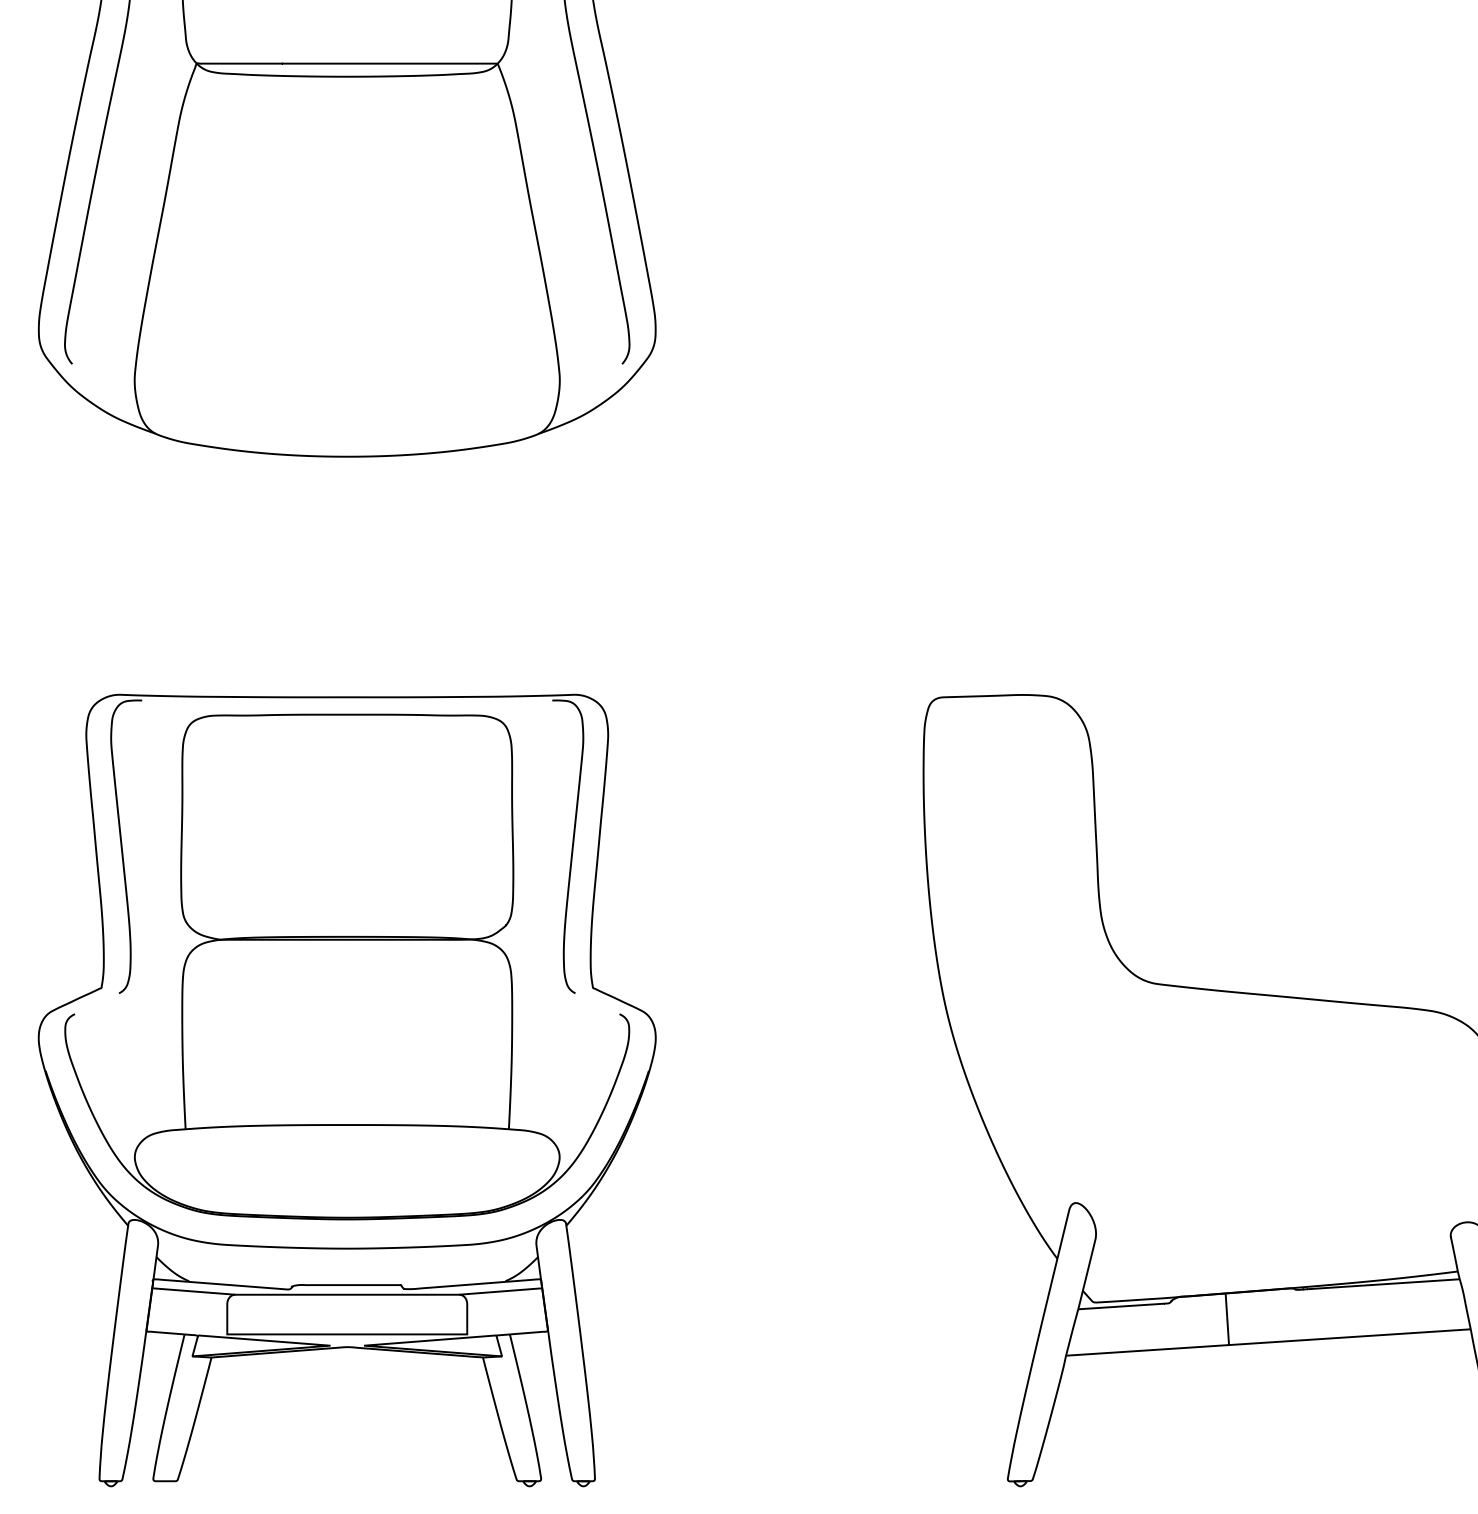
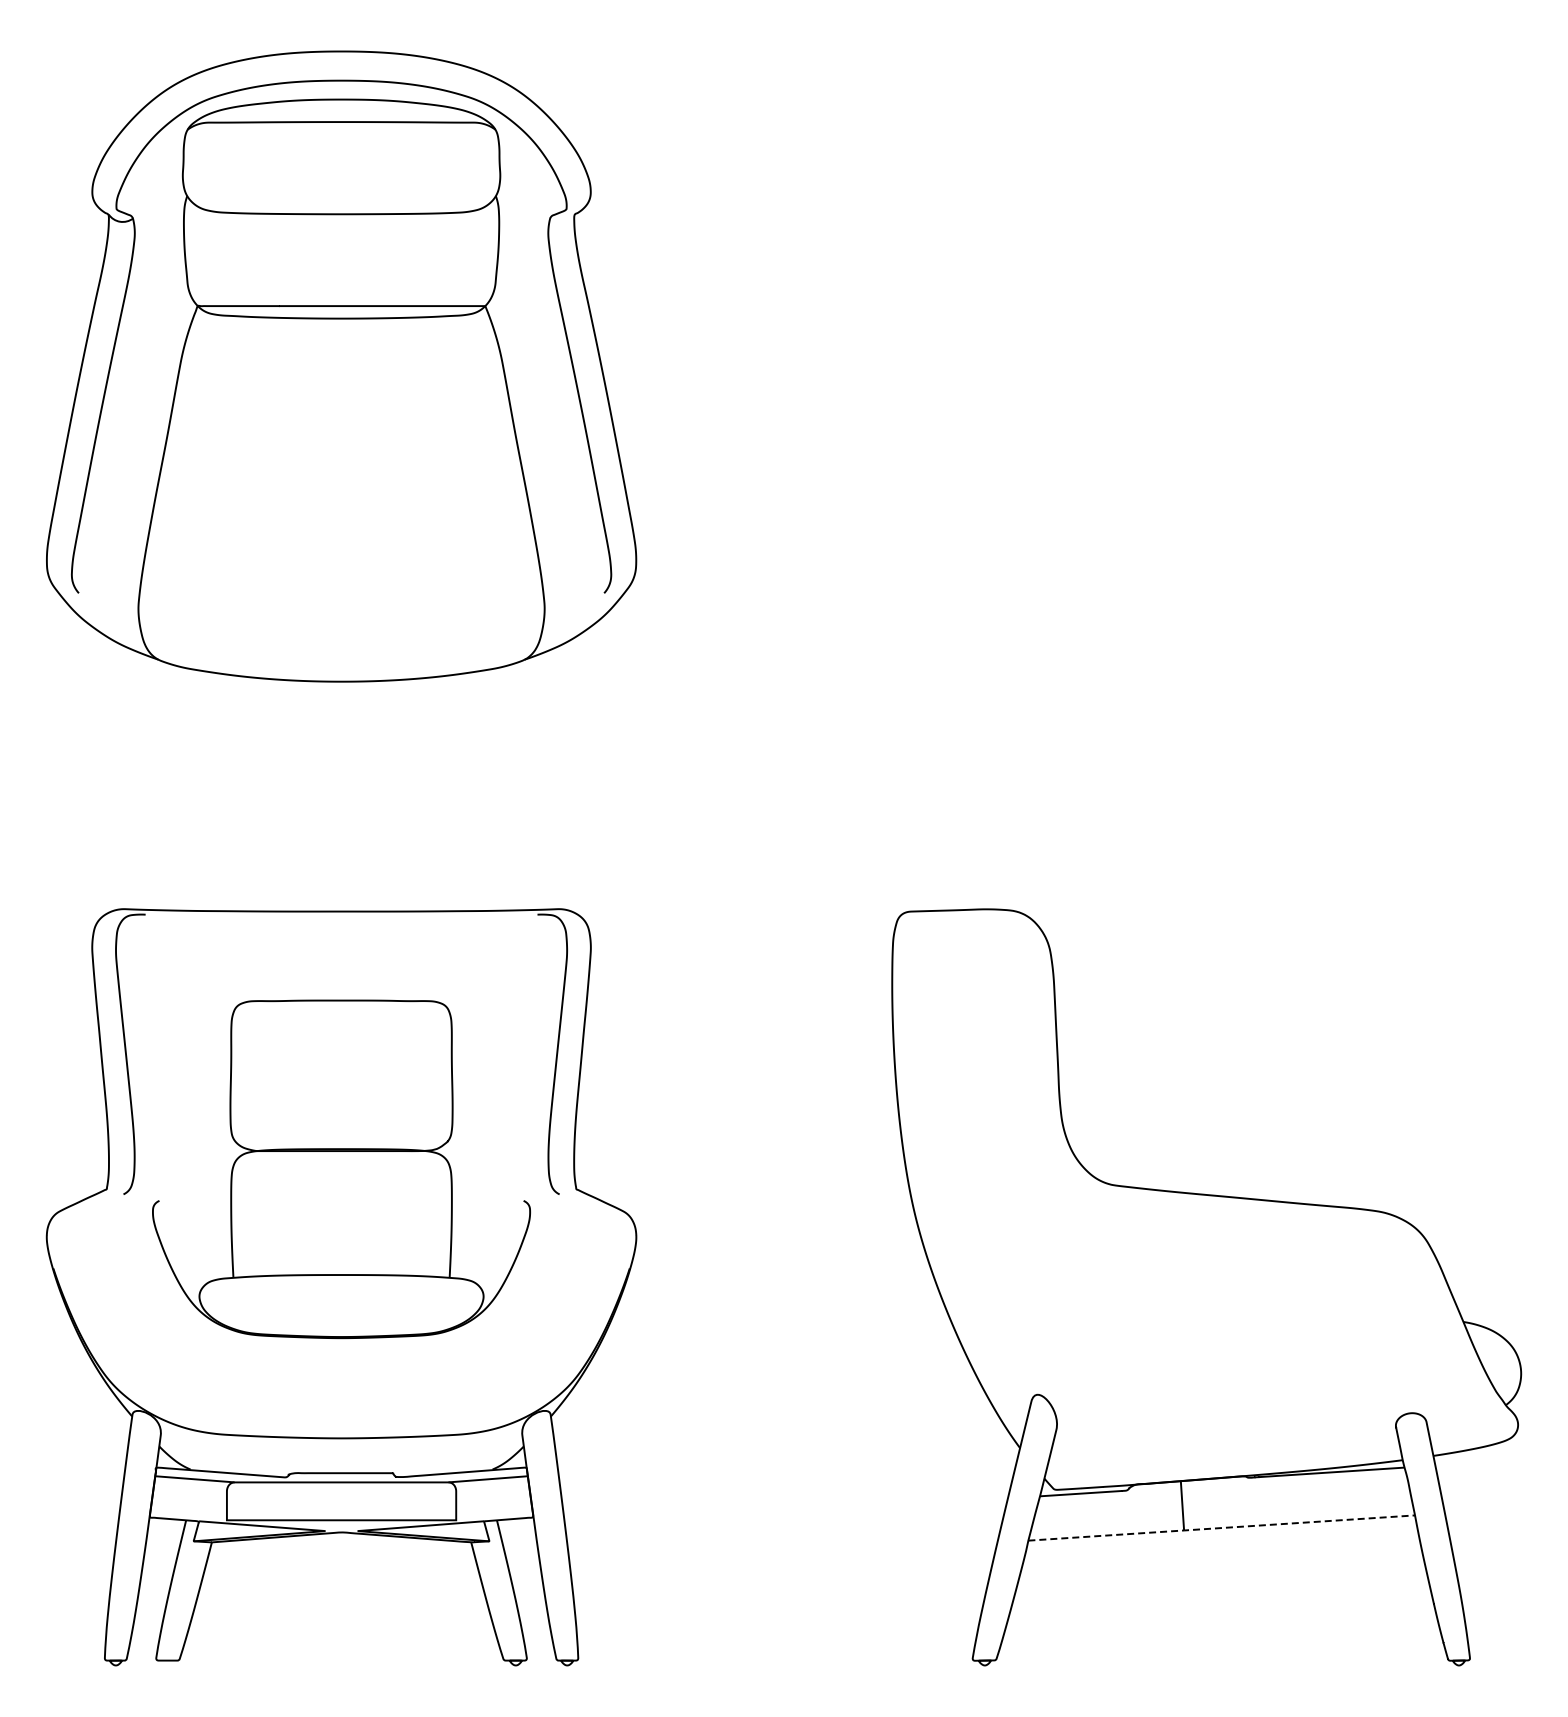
part: (347, 967) -> (341, 1169), size x0.7
line: (1267, 1342) -> (1220, 1528), solid -> dashed

